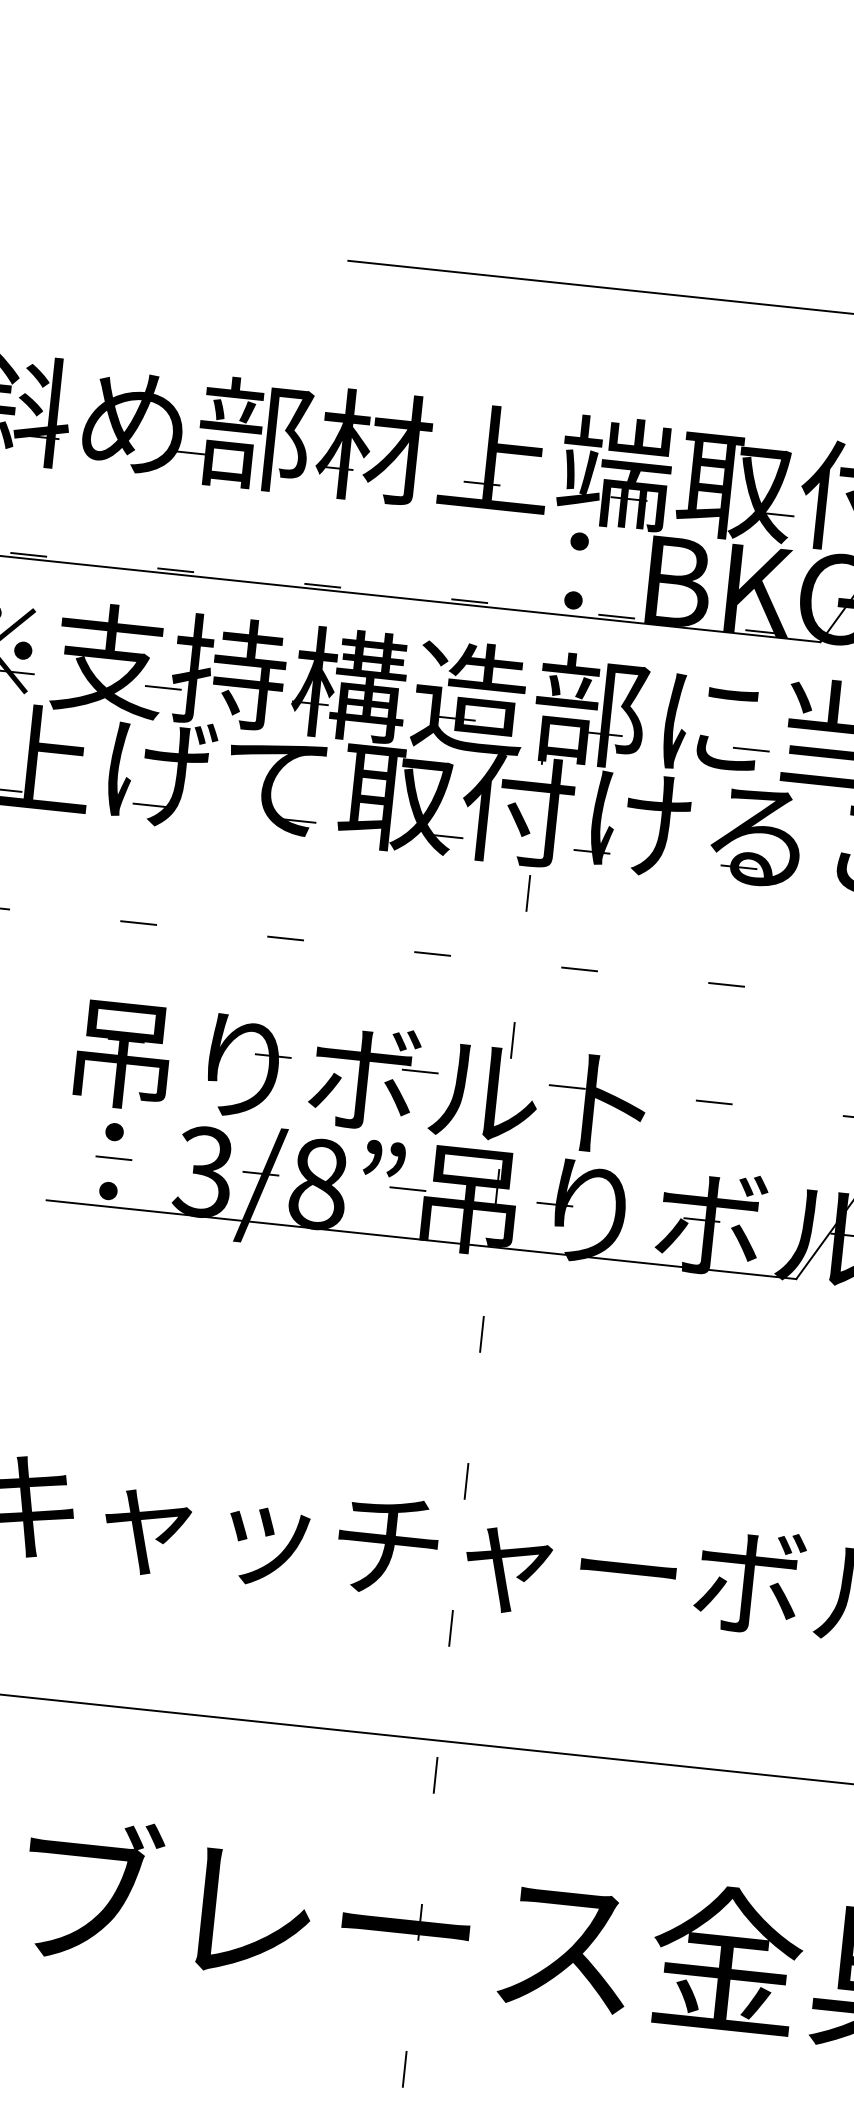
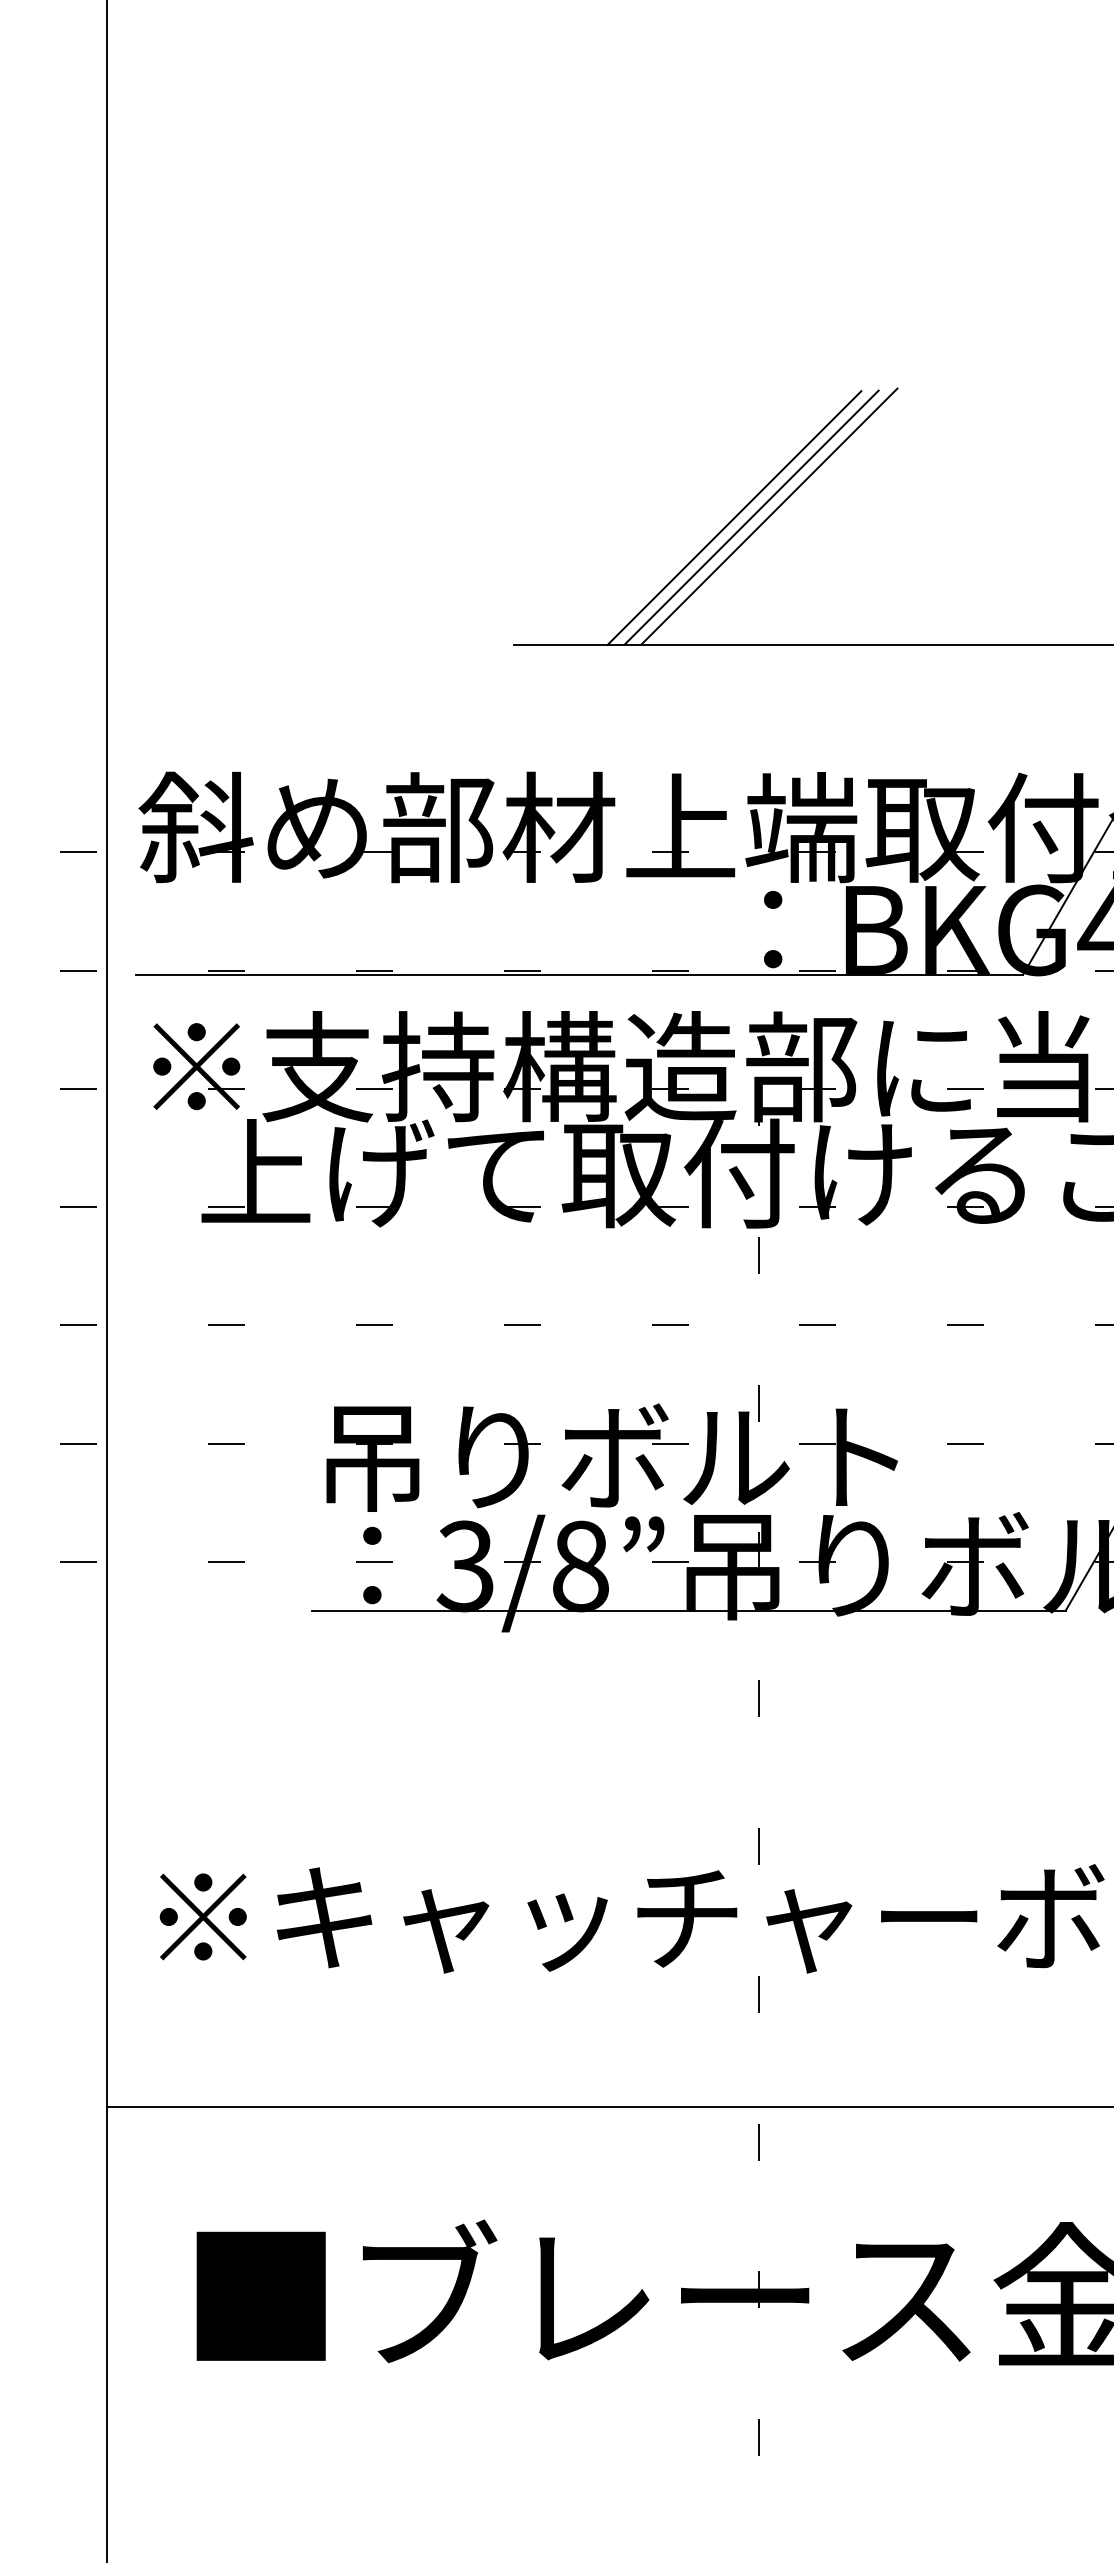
line: (581, 157) -> (734, 517), added
line: (598, 158) -> (751, 517), added
line: (616, 159) -> (769, 516), added

